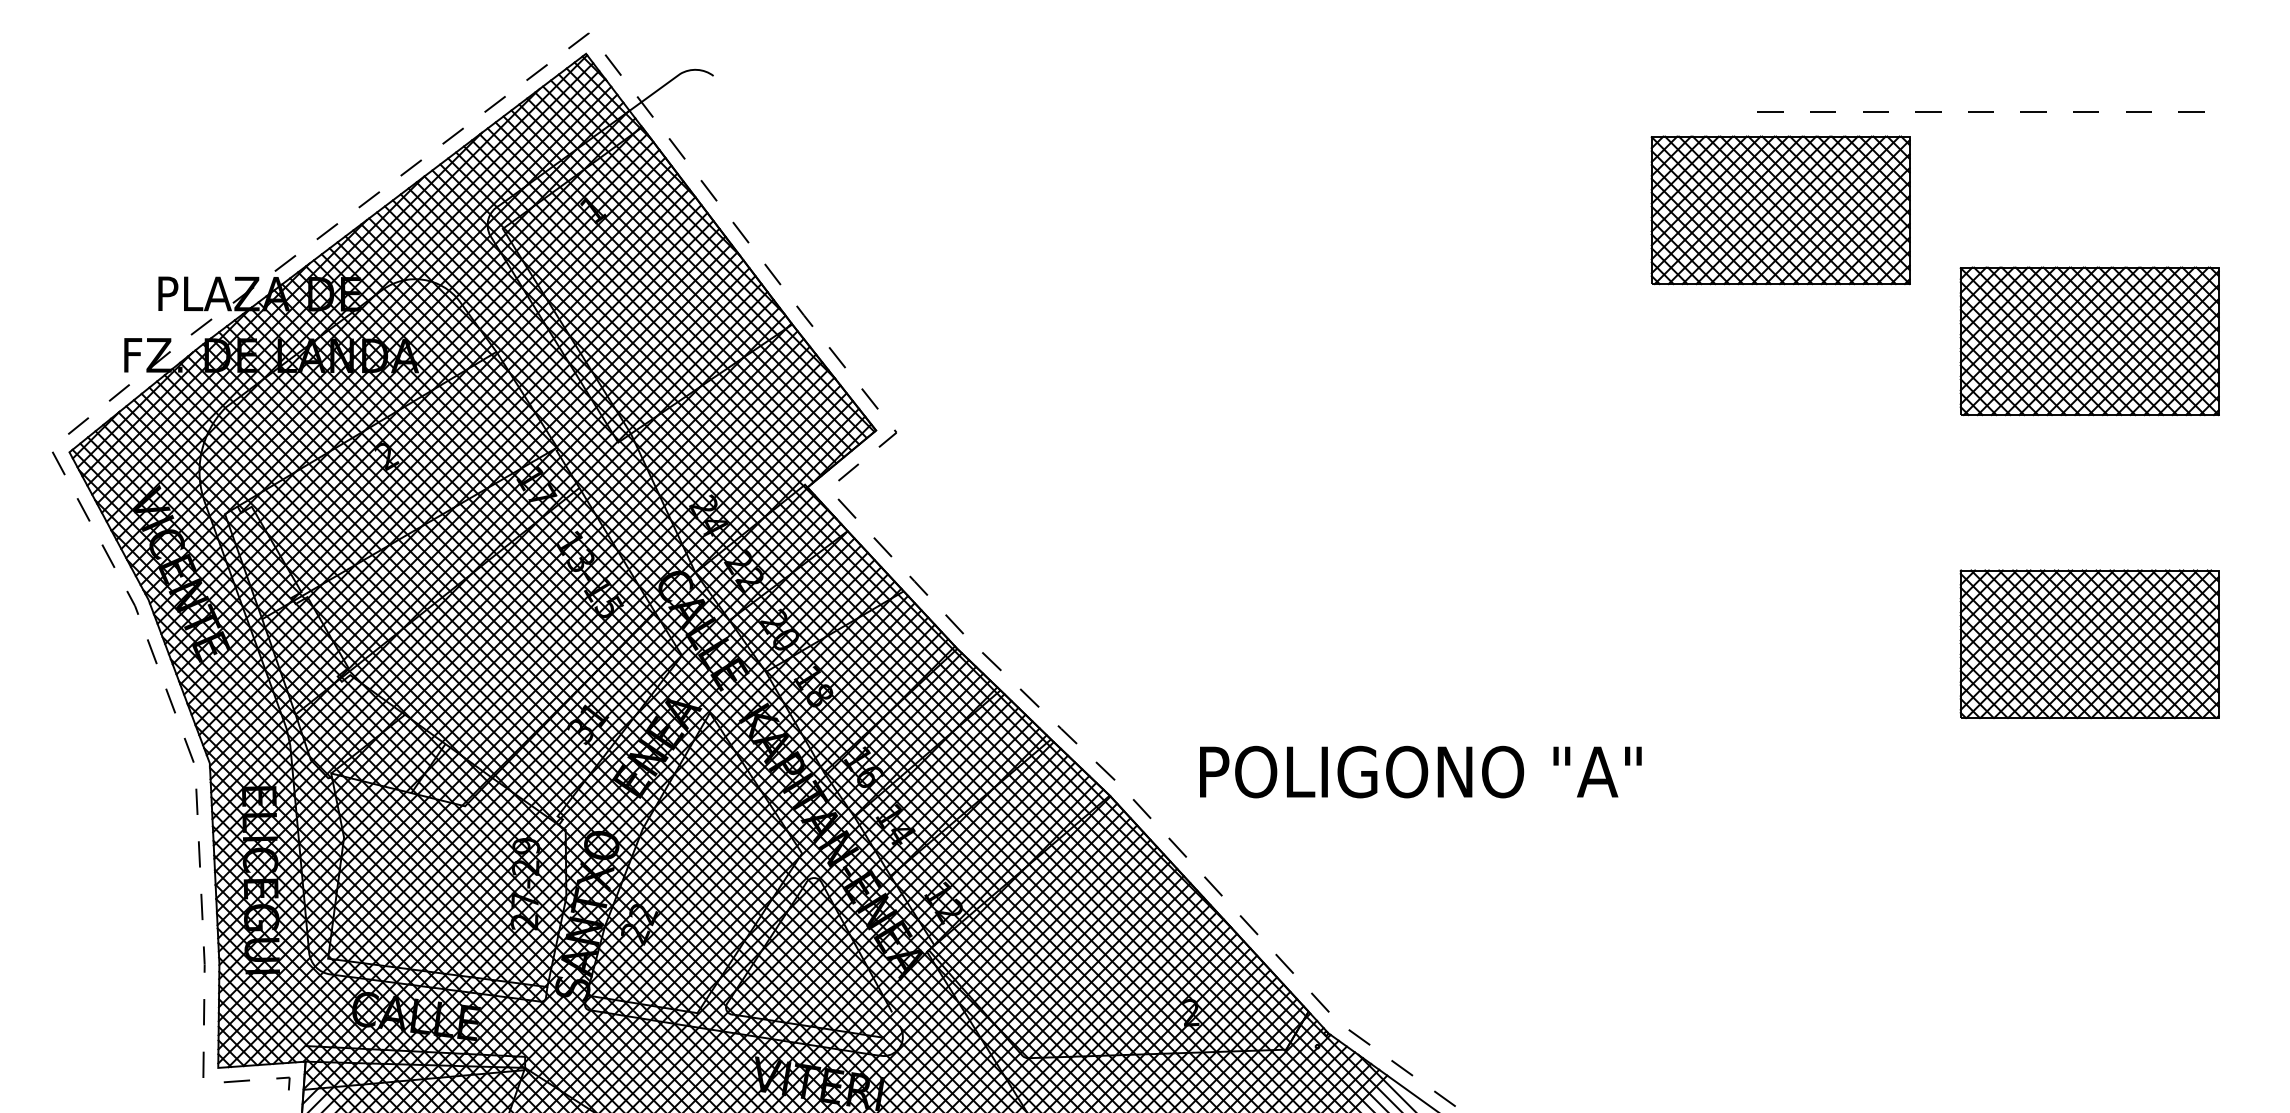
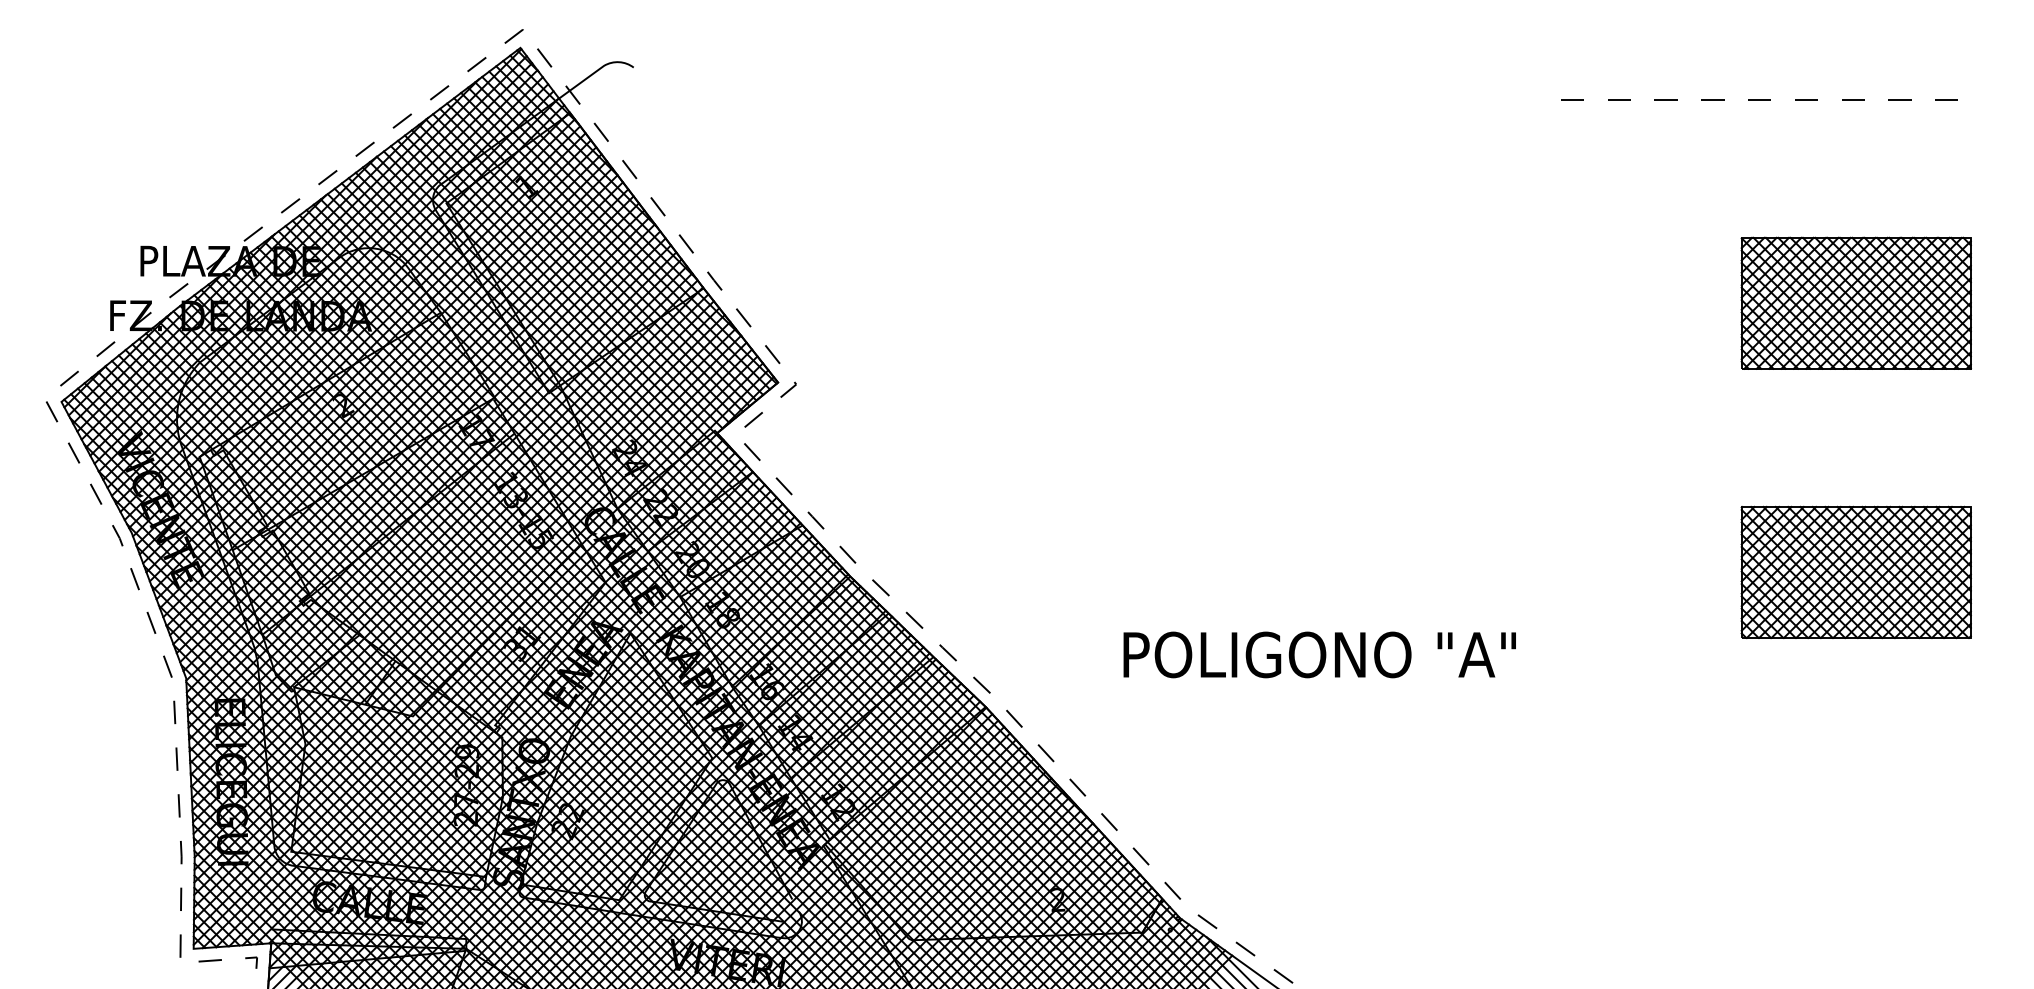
part: (1780, 210) -> (1581, 187), removed
text: (1420, 771) -> (1319, 654), moved

